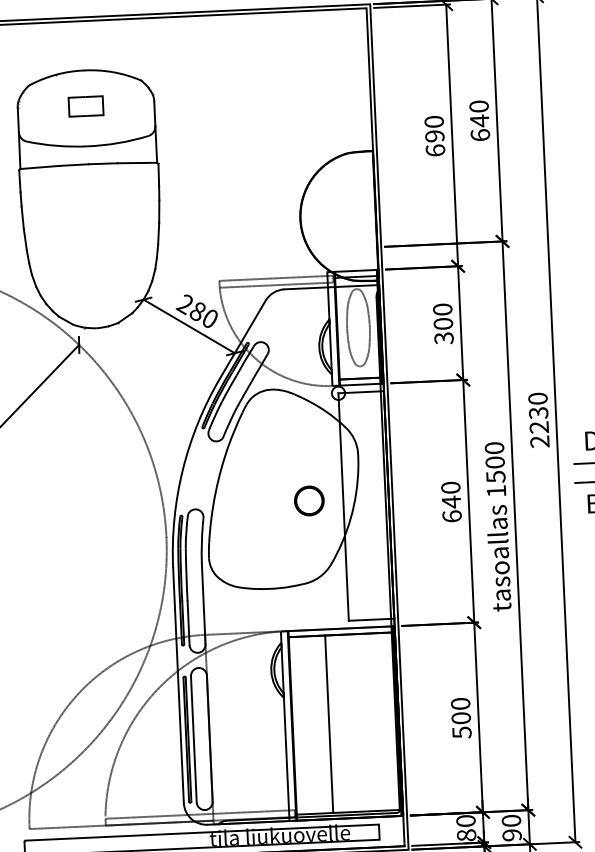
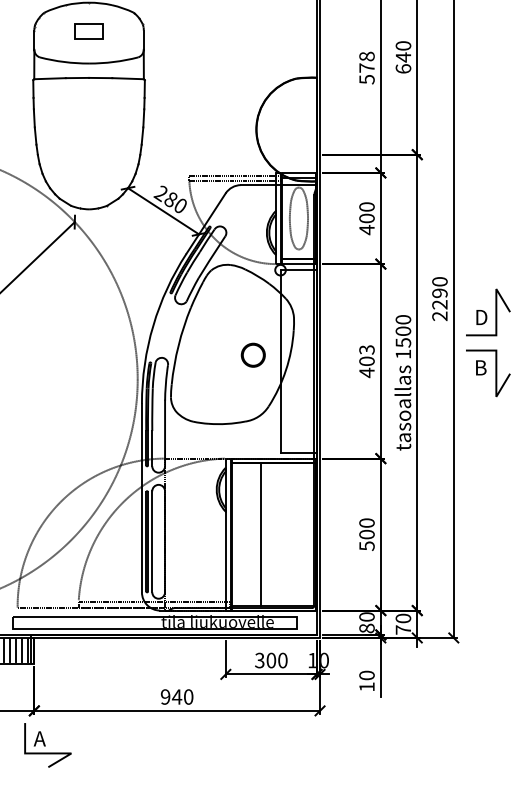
text: (434, 135) -> (366, 67), 690 -> 578
text: (443, 338) -> (366, 230), 300 -> 400
text: (538, 413) -> (439, 293), 2230 -> 2290
text: (450, 502) -> (366, 361), 640 -> 403
text: (512, 834) -> (403, 629), 90 -> 70

